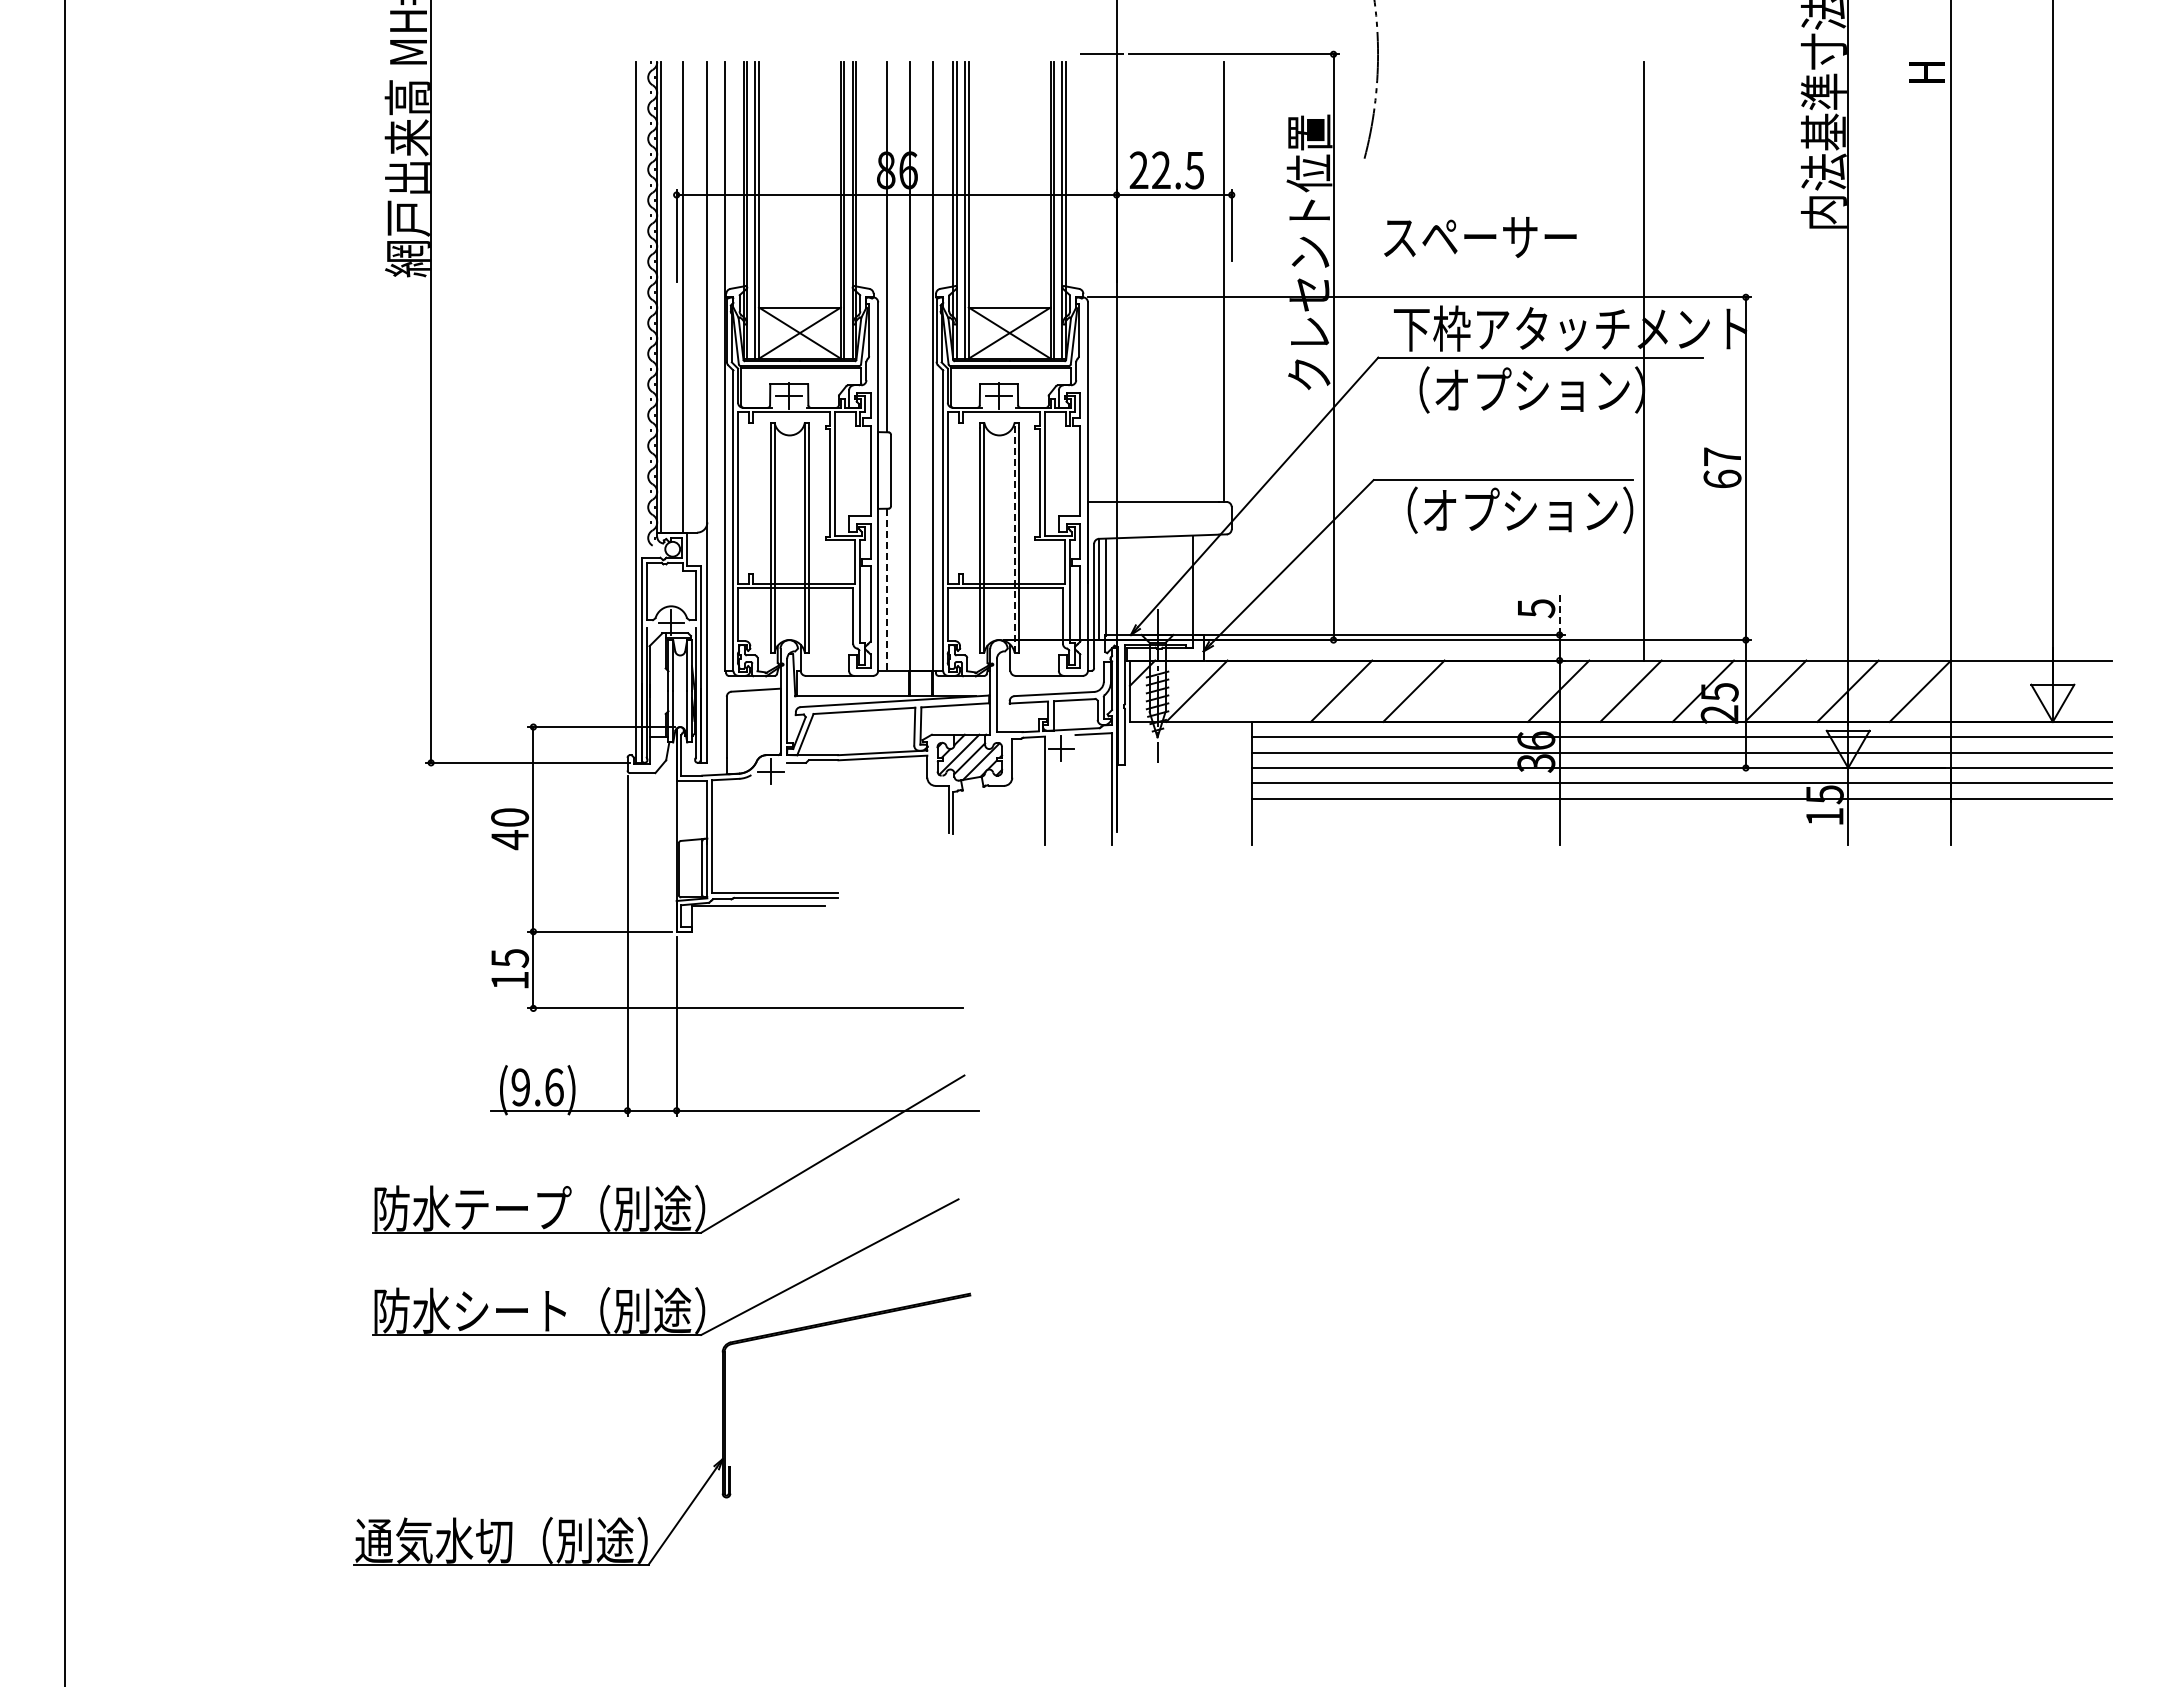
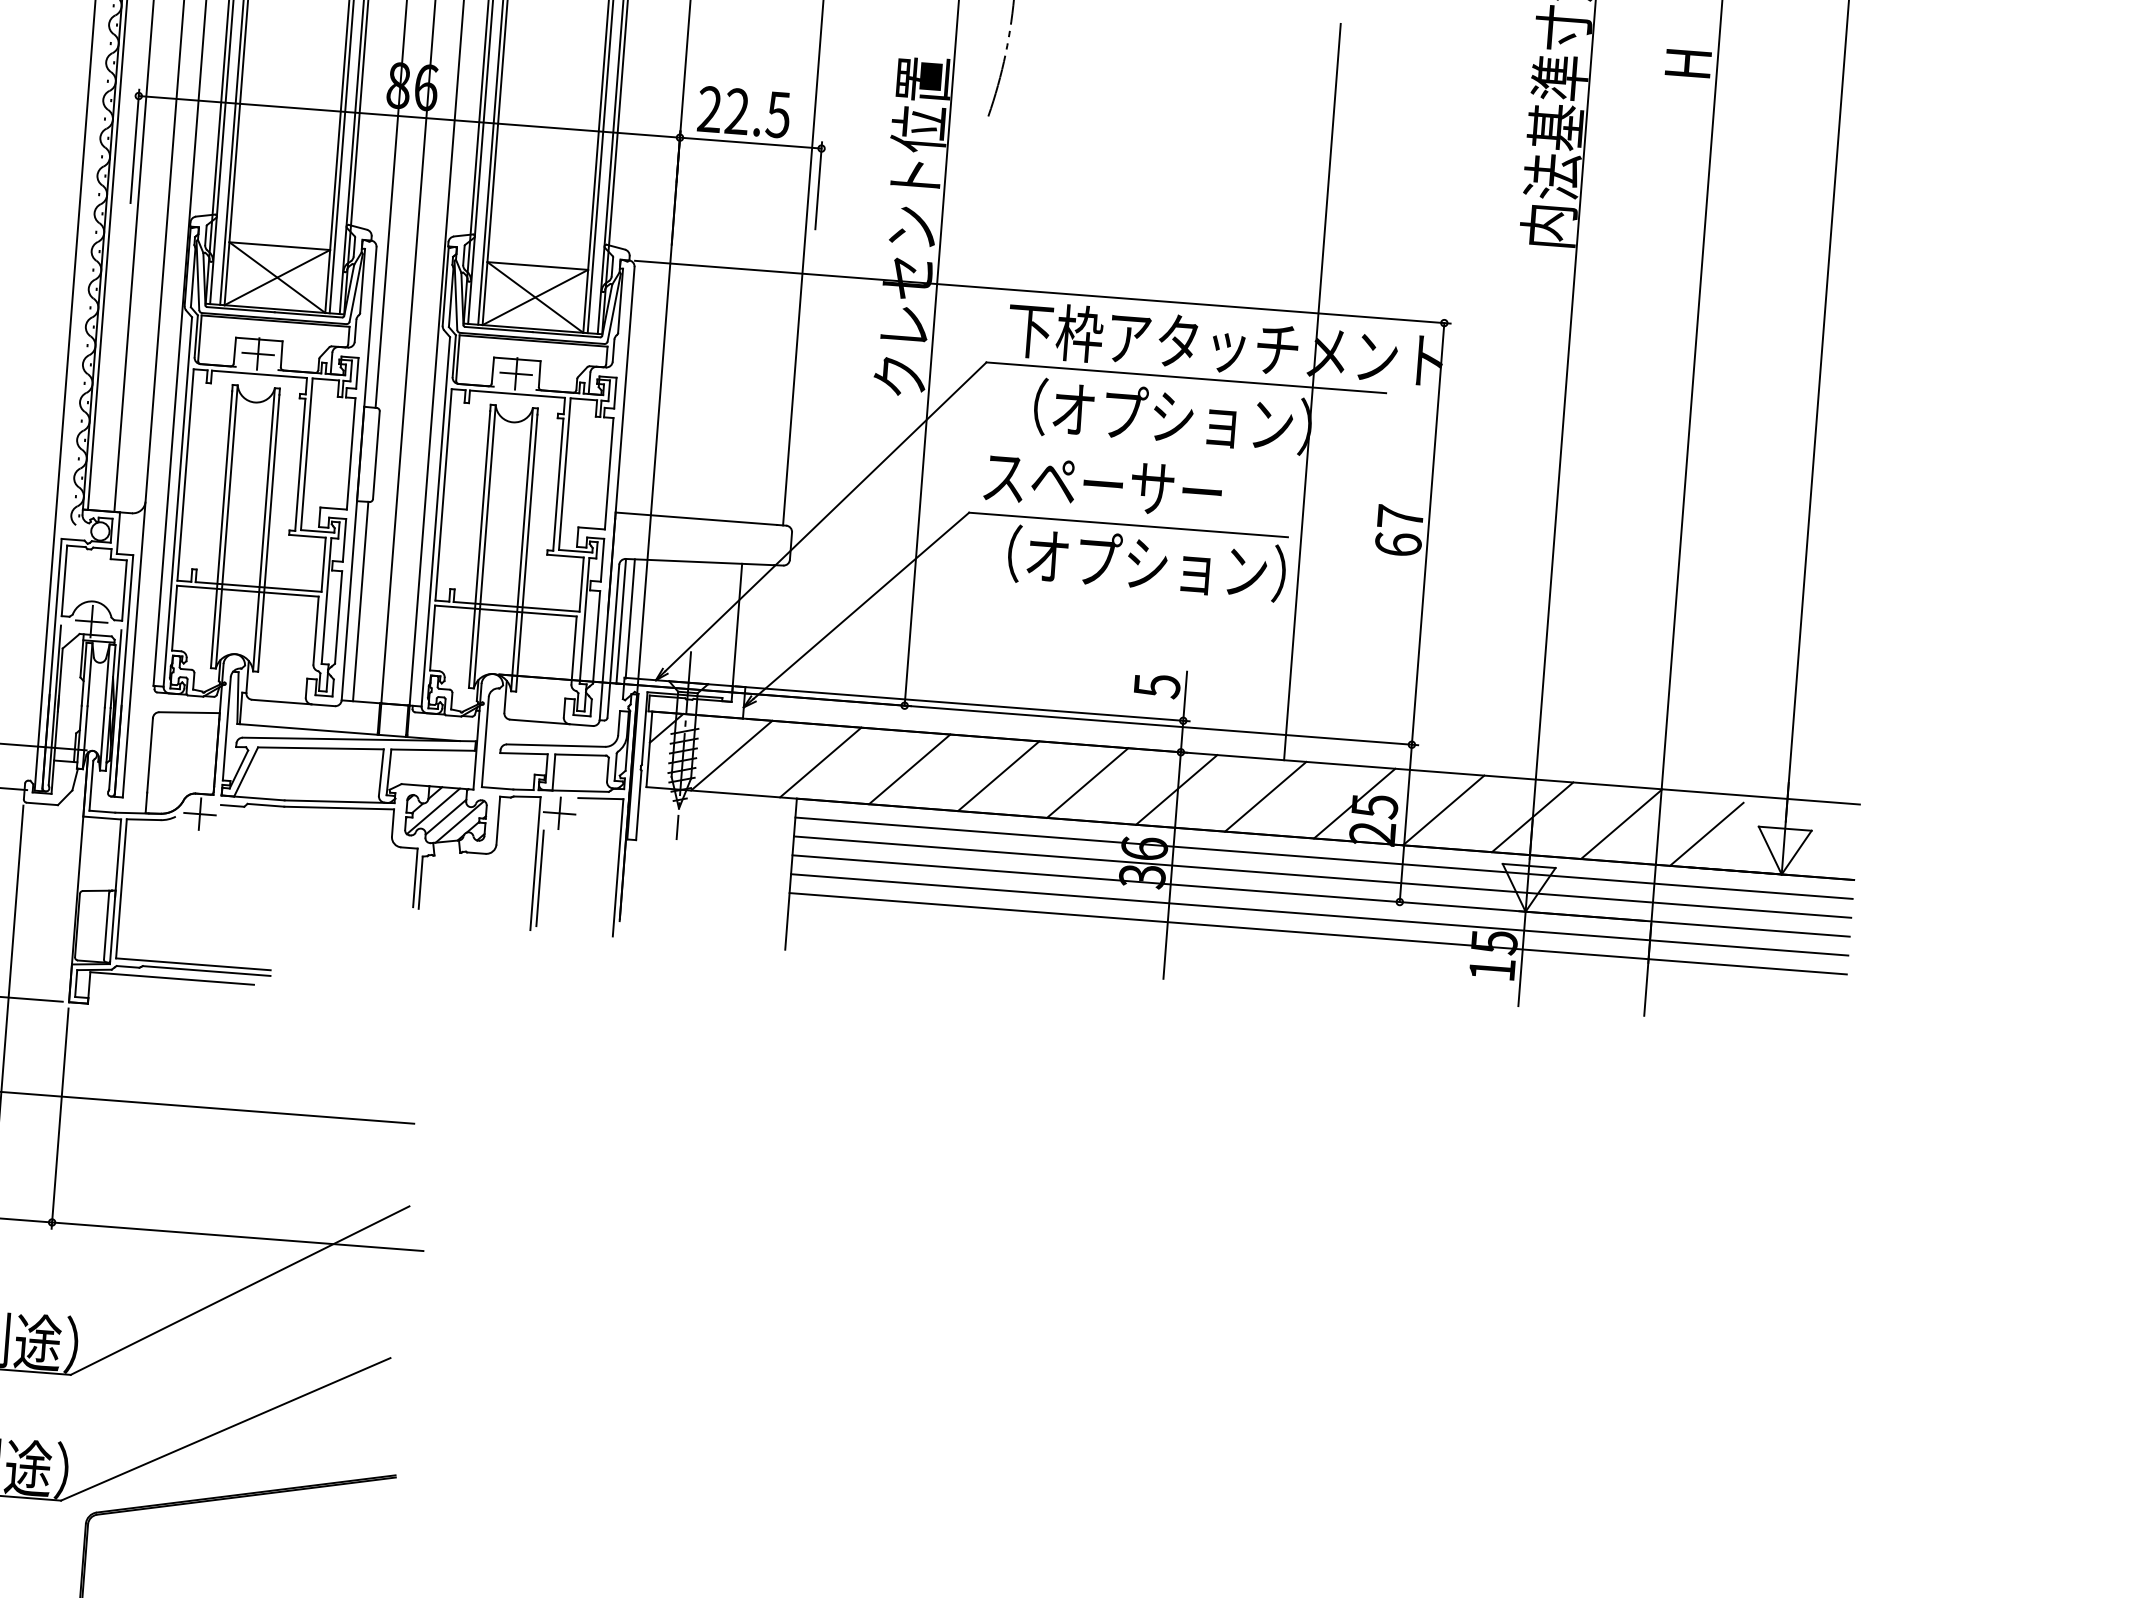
text: (1480, 237) -> (1103, 485), moved
line: (1014, 537) -> (521, 549), dashed -> solid
line: (887, 590) -> (360, 602), dashed -> solid
line: (1559, 615) -> (1184, 696), dashed -> solid
line: (1268, 690) -> (819, 761), added
line: (1485, 690) -> (1086, 782), added
line: (1989, 693) -> (1706, 833), added
line: (1049, 802) -> (539, 878), added

